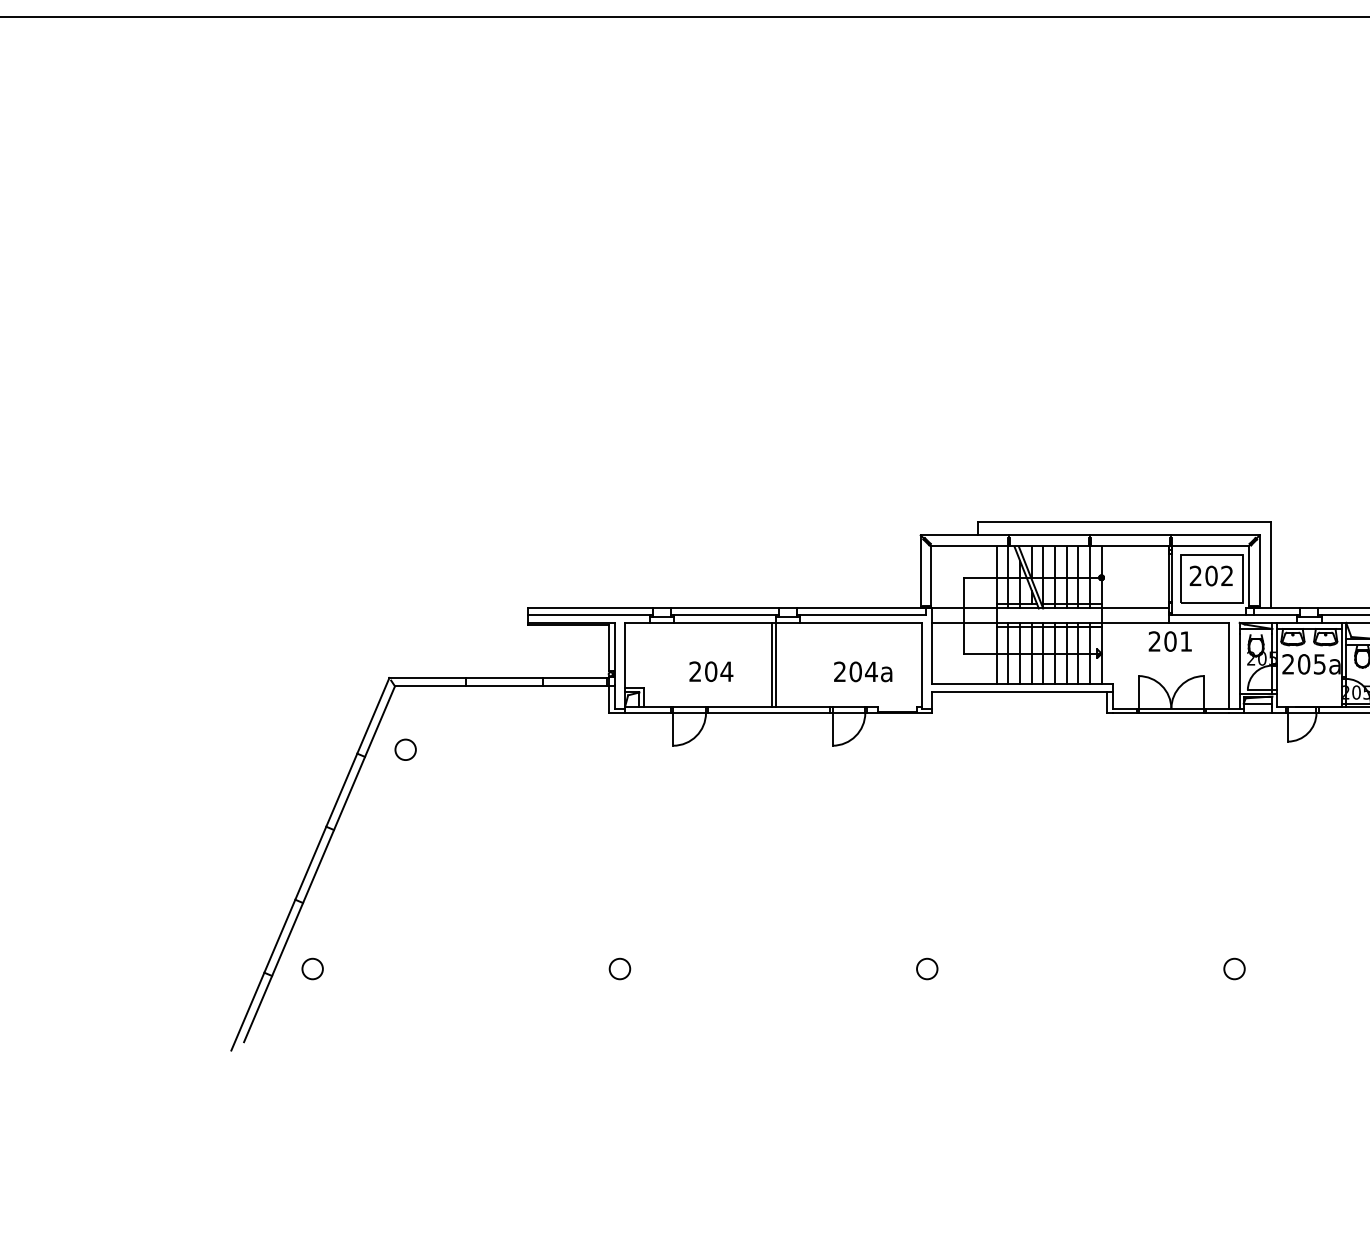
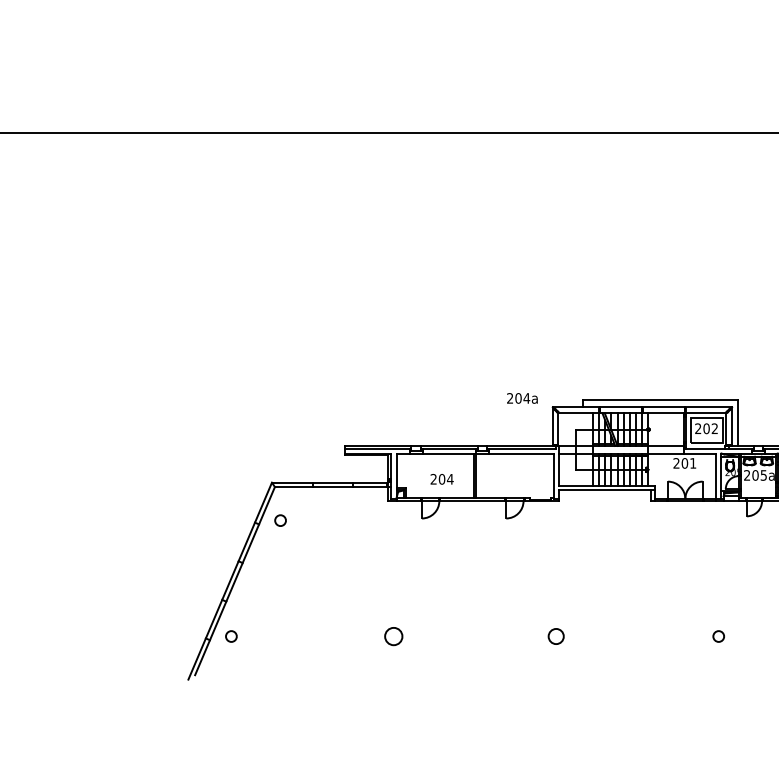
text: (863, 672) -> (522, 398), moved
circle: (619, 968) -> (393, 636), size x1.6
circle: (927, 968) -> (556, 636), size x1.4

